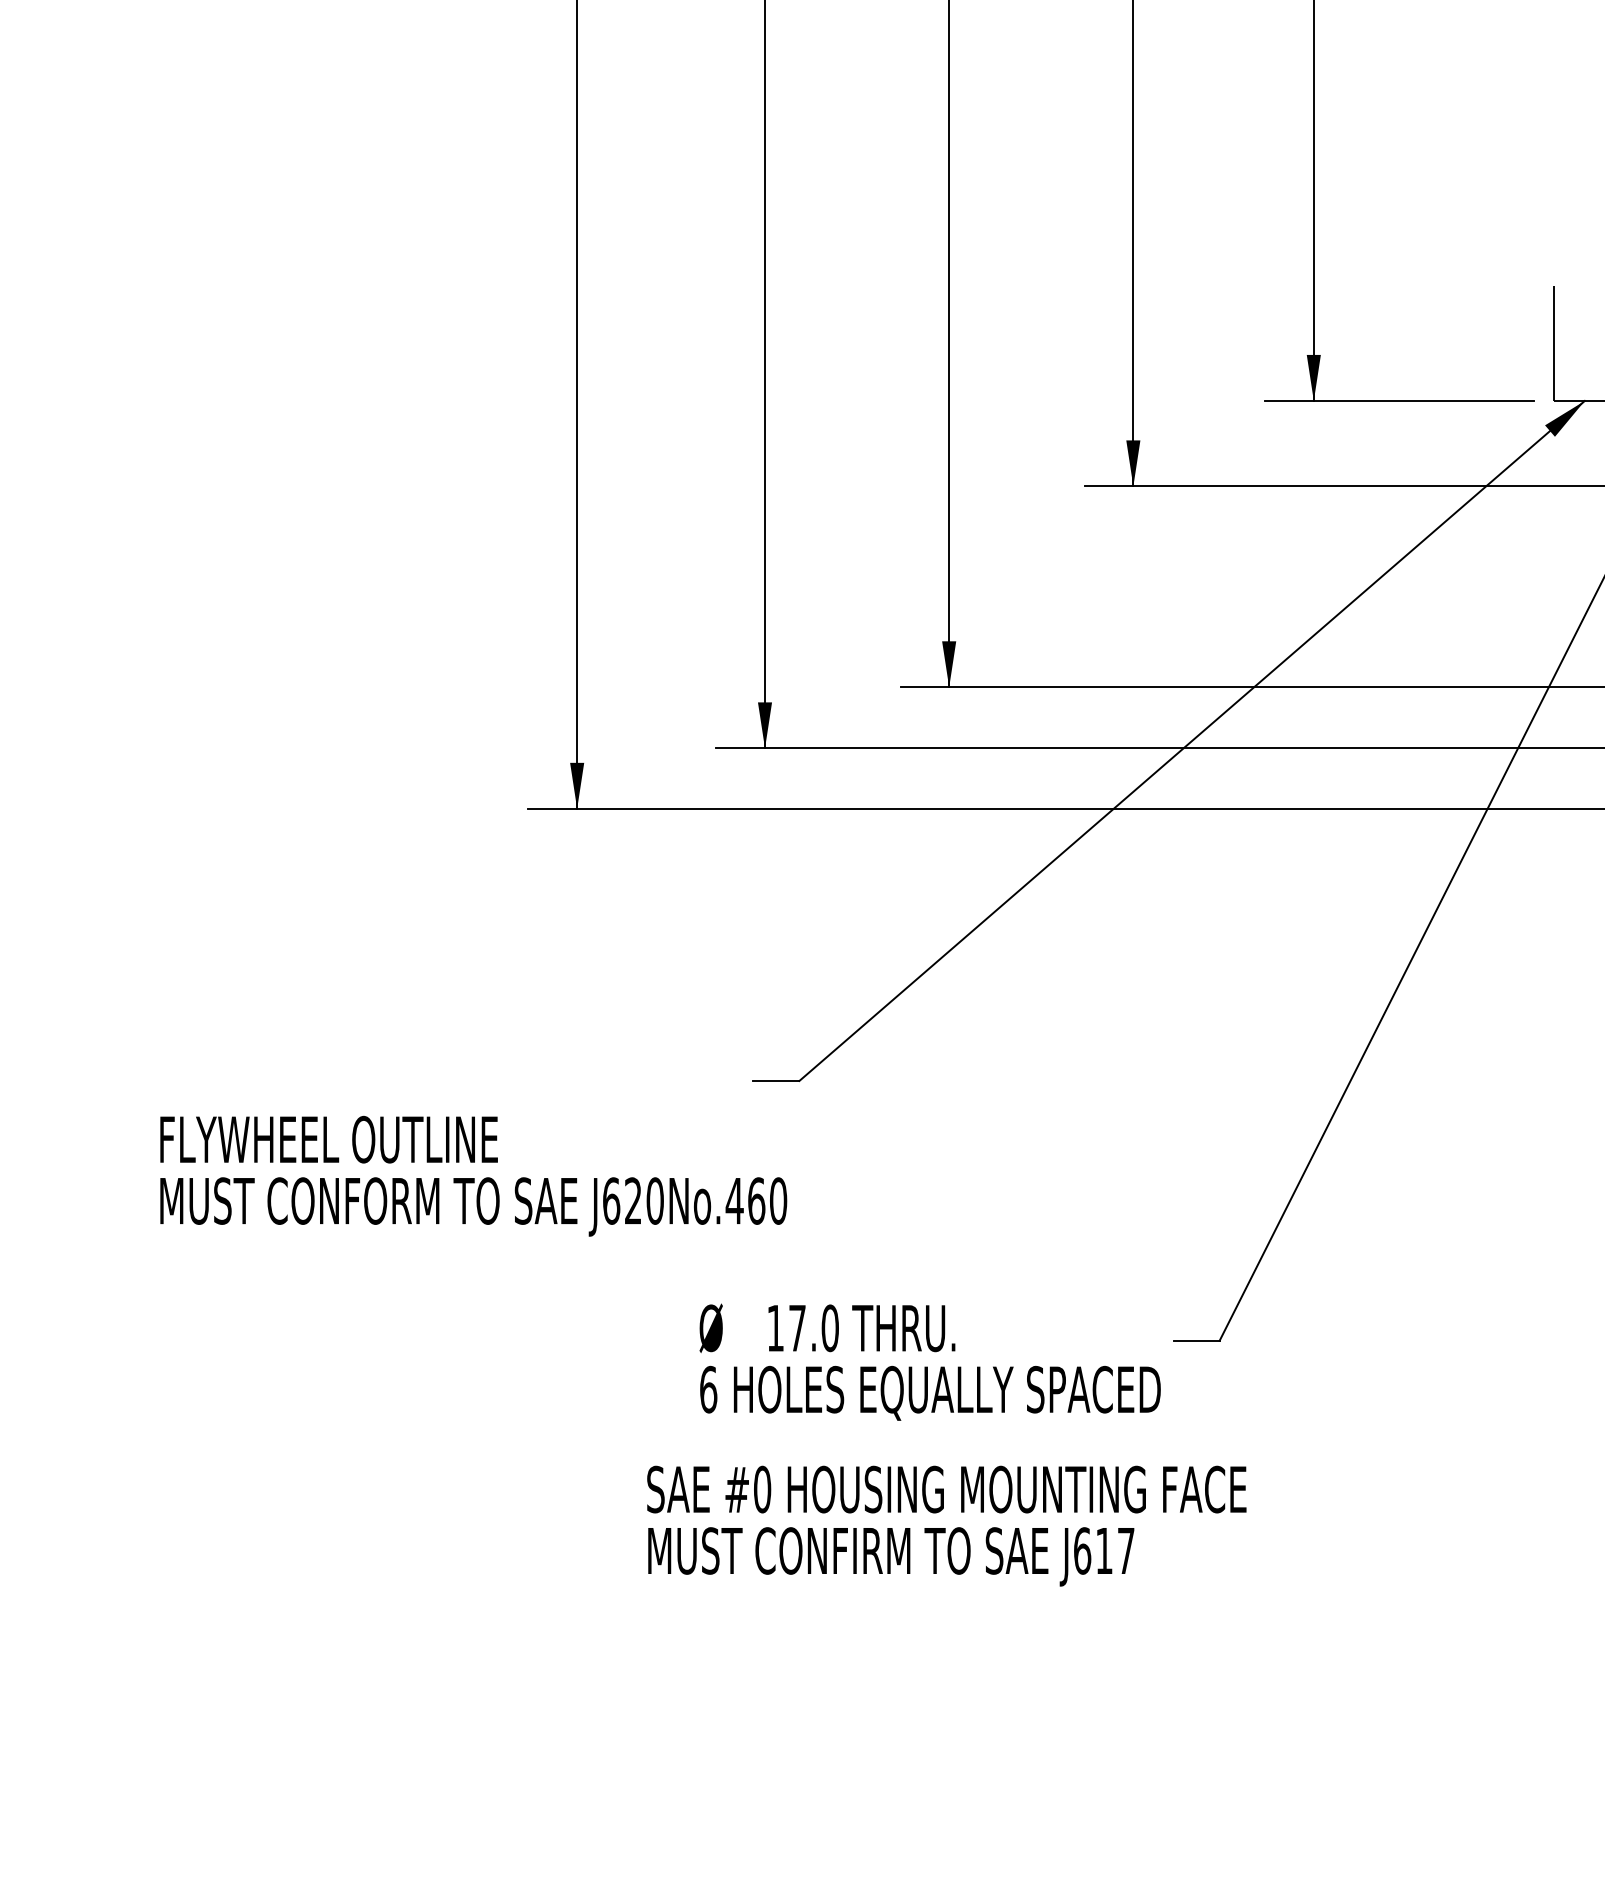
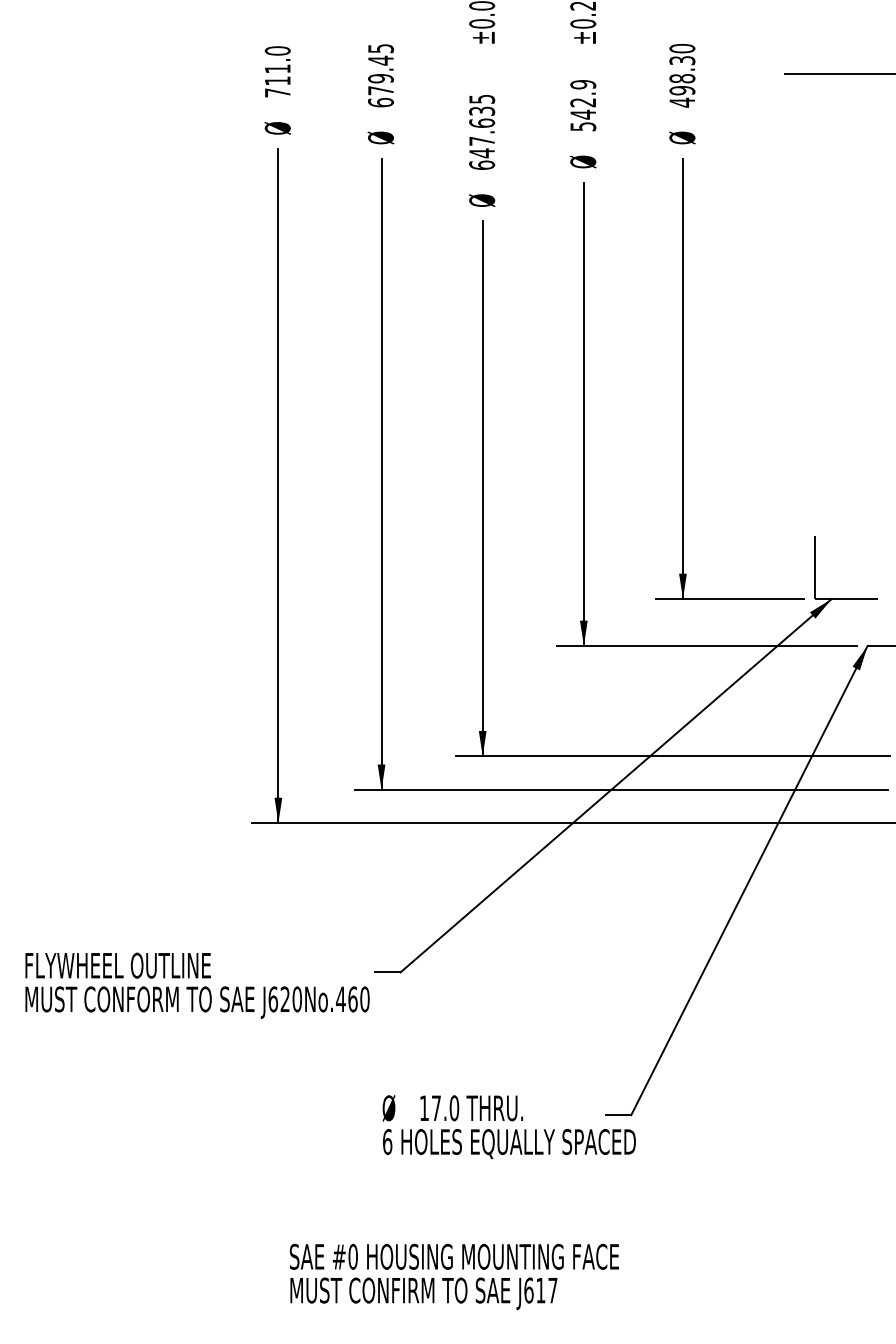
text: (473, 1175) -> (197, 985), moved
text: (928, 1363) -> (508, 1127), moved
text: (945, 1525) -> (453, 1276), moved

